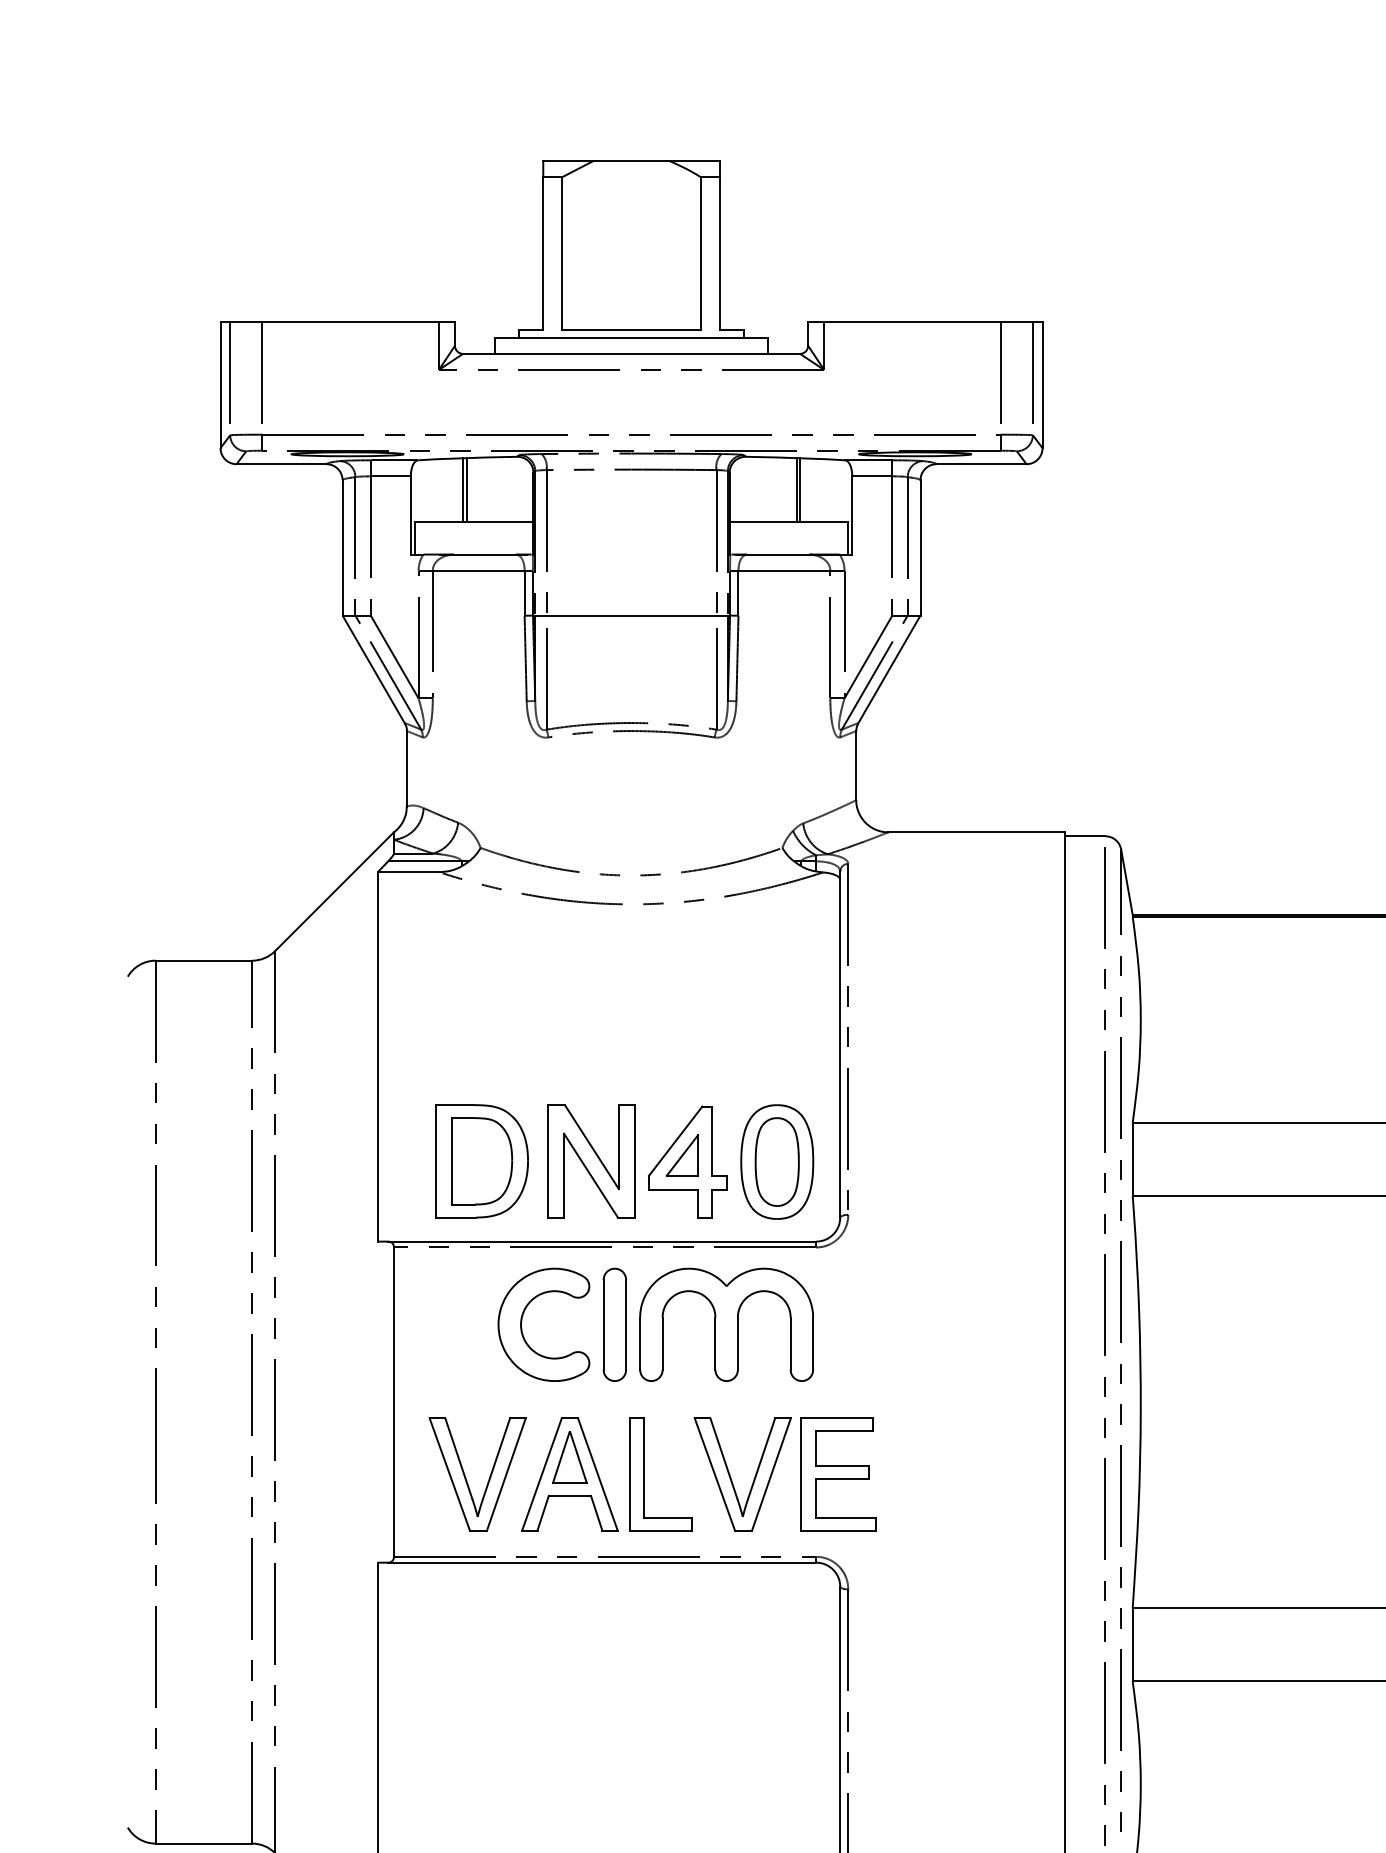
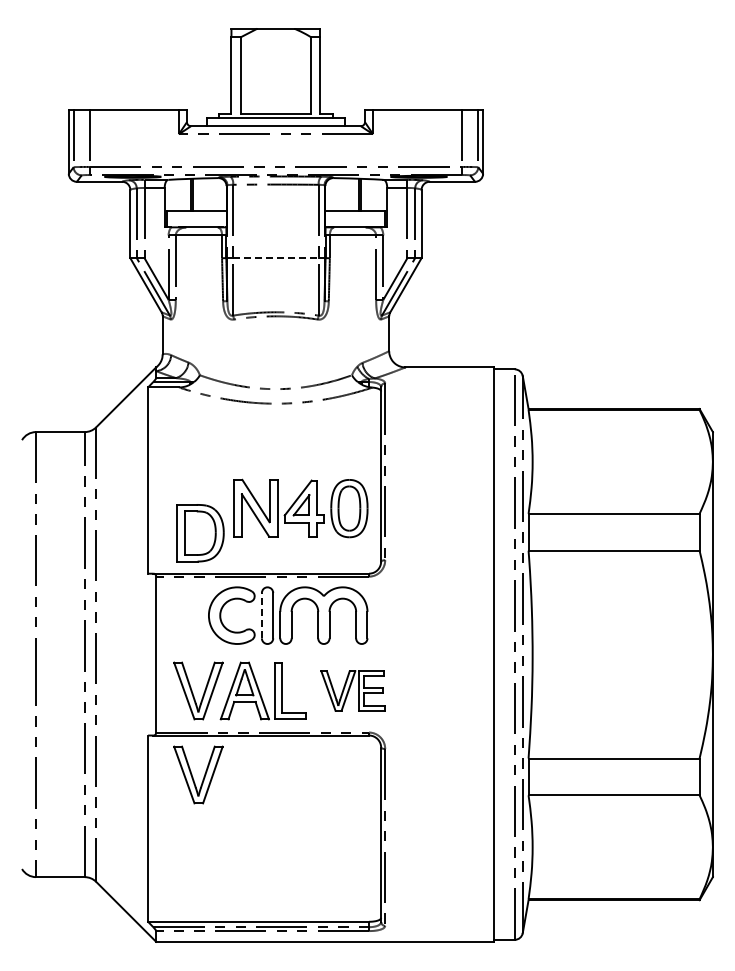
line: (630, 616) -> (275, 258), solid -> dashed
part: (680, 1161) -> (300, 508), moved
line: (602, 1324) -> (261, 615), solid -> dashed
part: (783, 1473) -> (352, 690), size x0.7
part: (477, 1639) -> (198, 774), added

